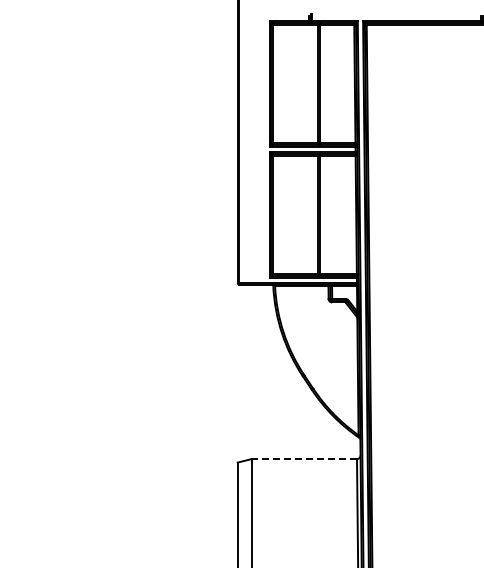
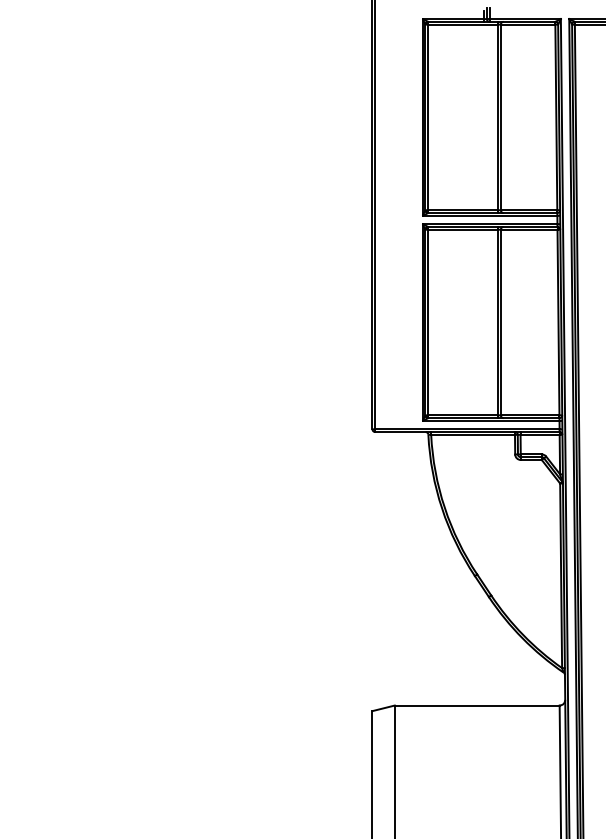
line: (304, 459) -> (477, 706), dashed -> solid

